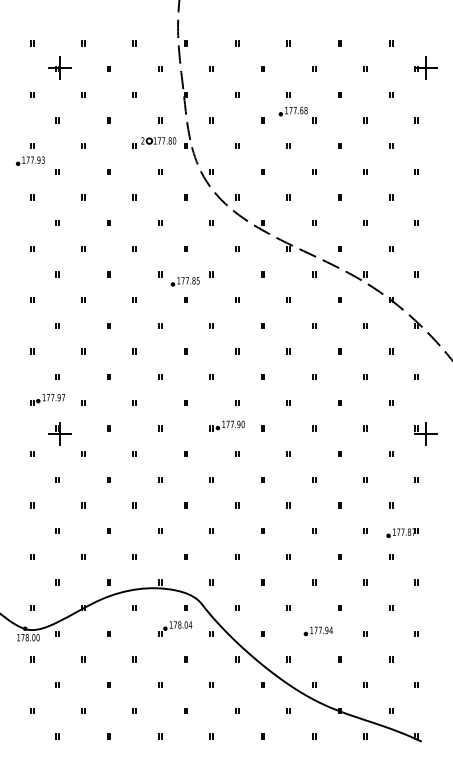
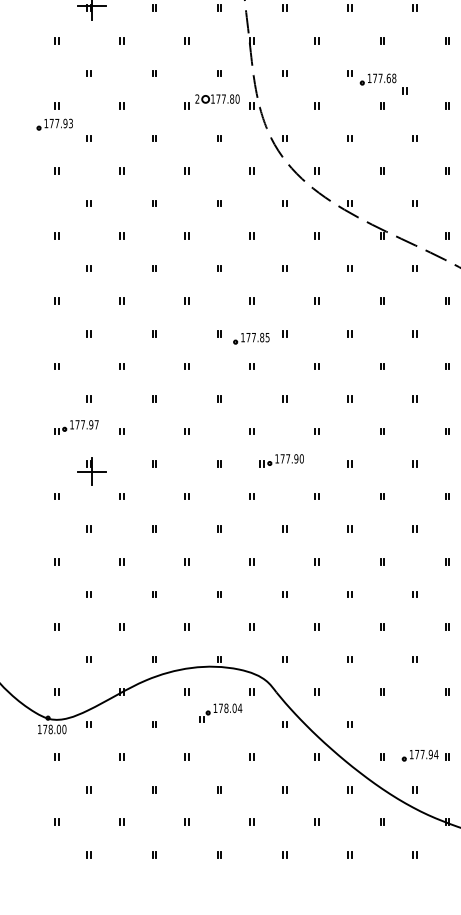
part: (297, 115) -> (383, 84), moved
part: (184, 281) -> (250, 338), moved
part: (226, 425) -> (280, 460), moved
part: (175, 628) -> (221, 712), moved
part: (317, 631) -> (418, 755), moved

